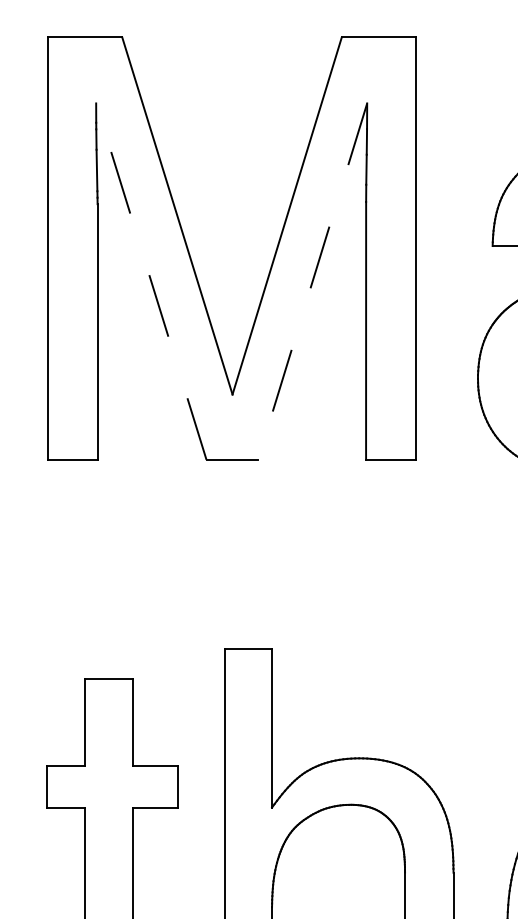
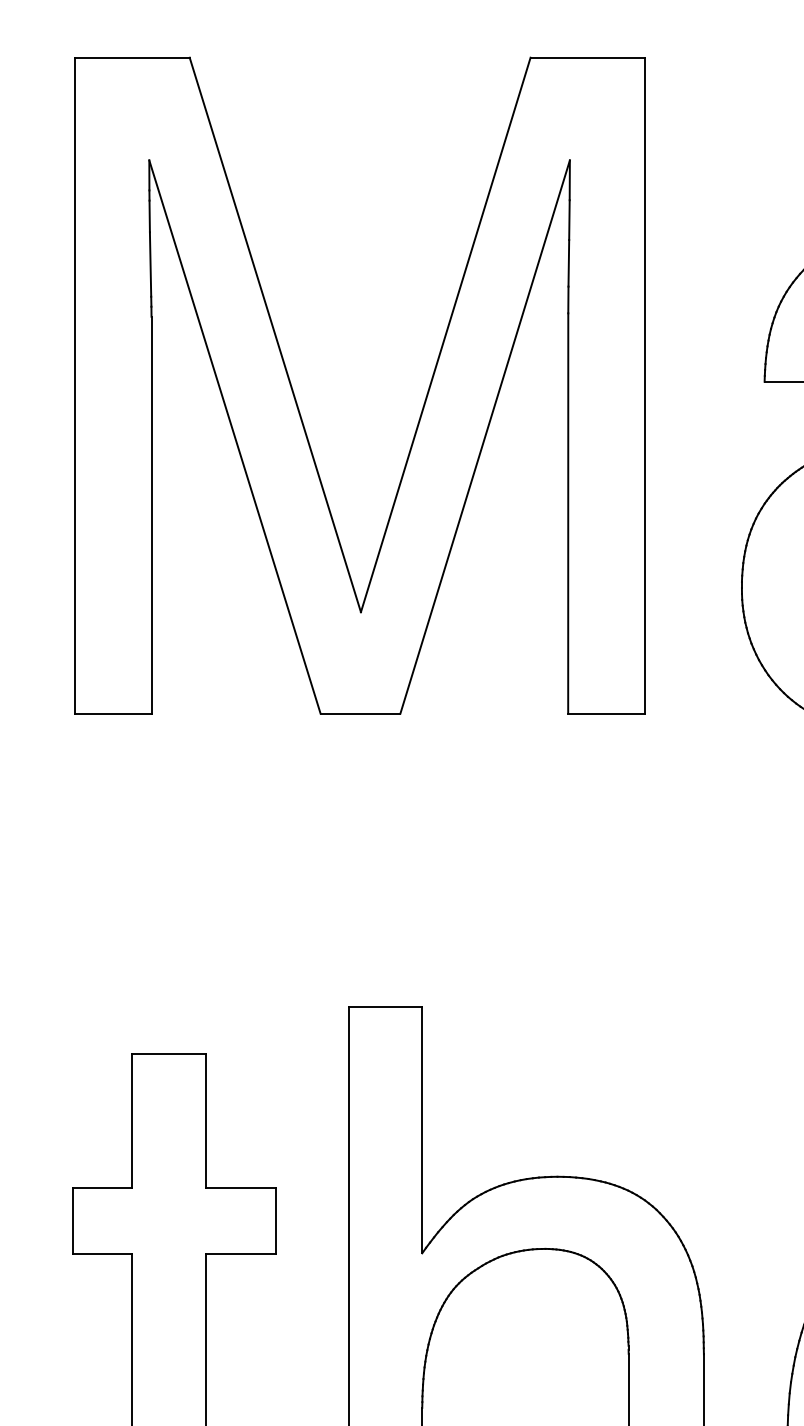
line: (151, 281) -> (235, 436), dashed -> solid
line: (312, 282) -> (485, 438), dashed -> solid

